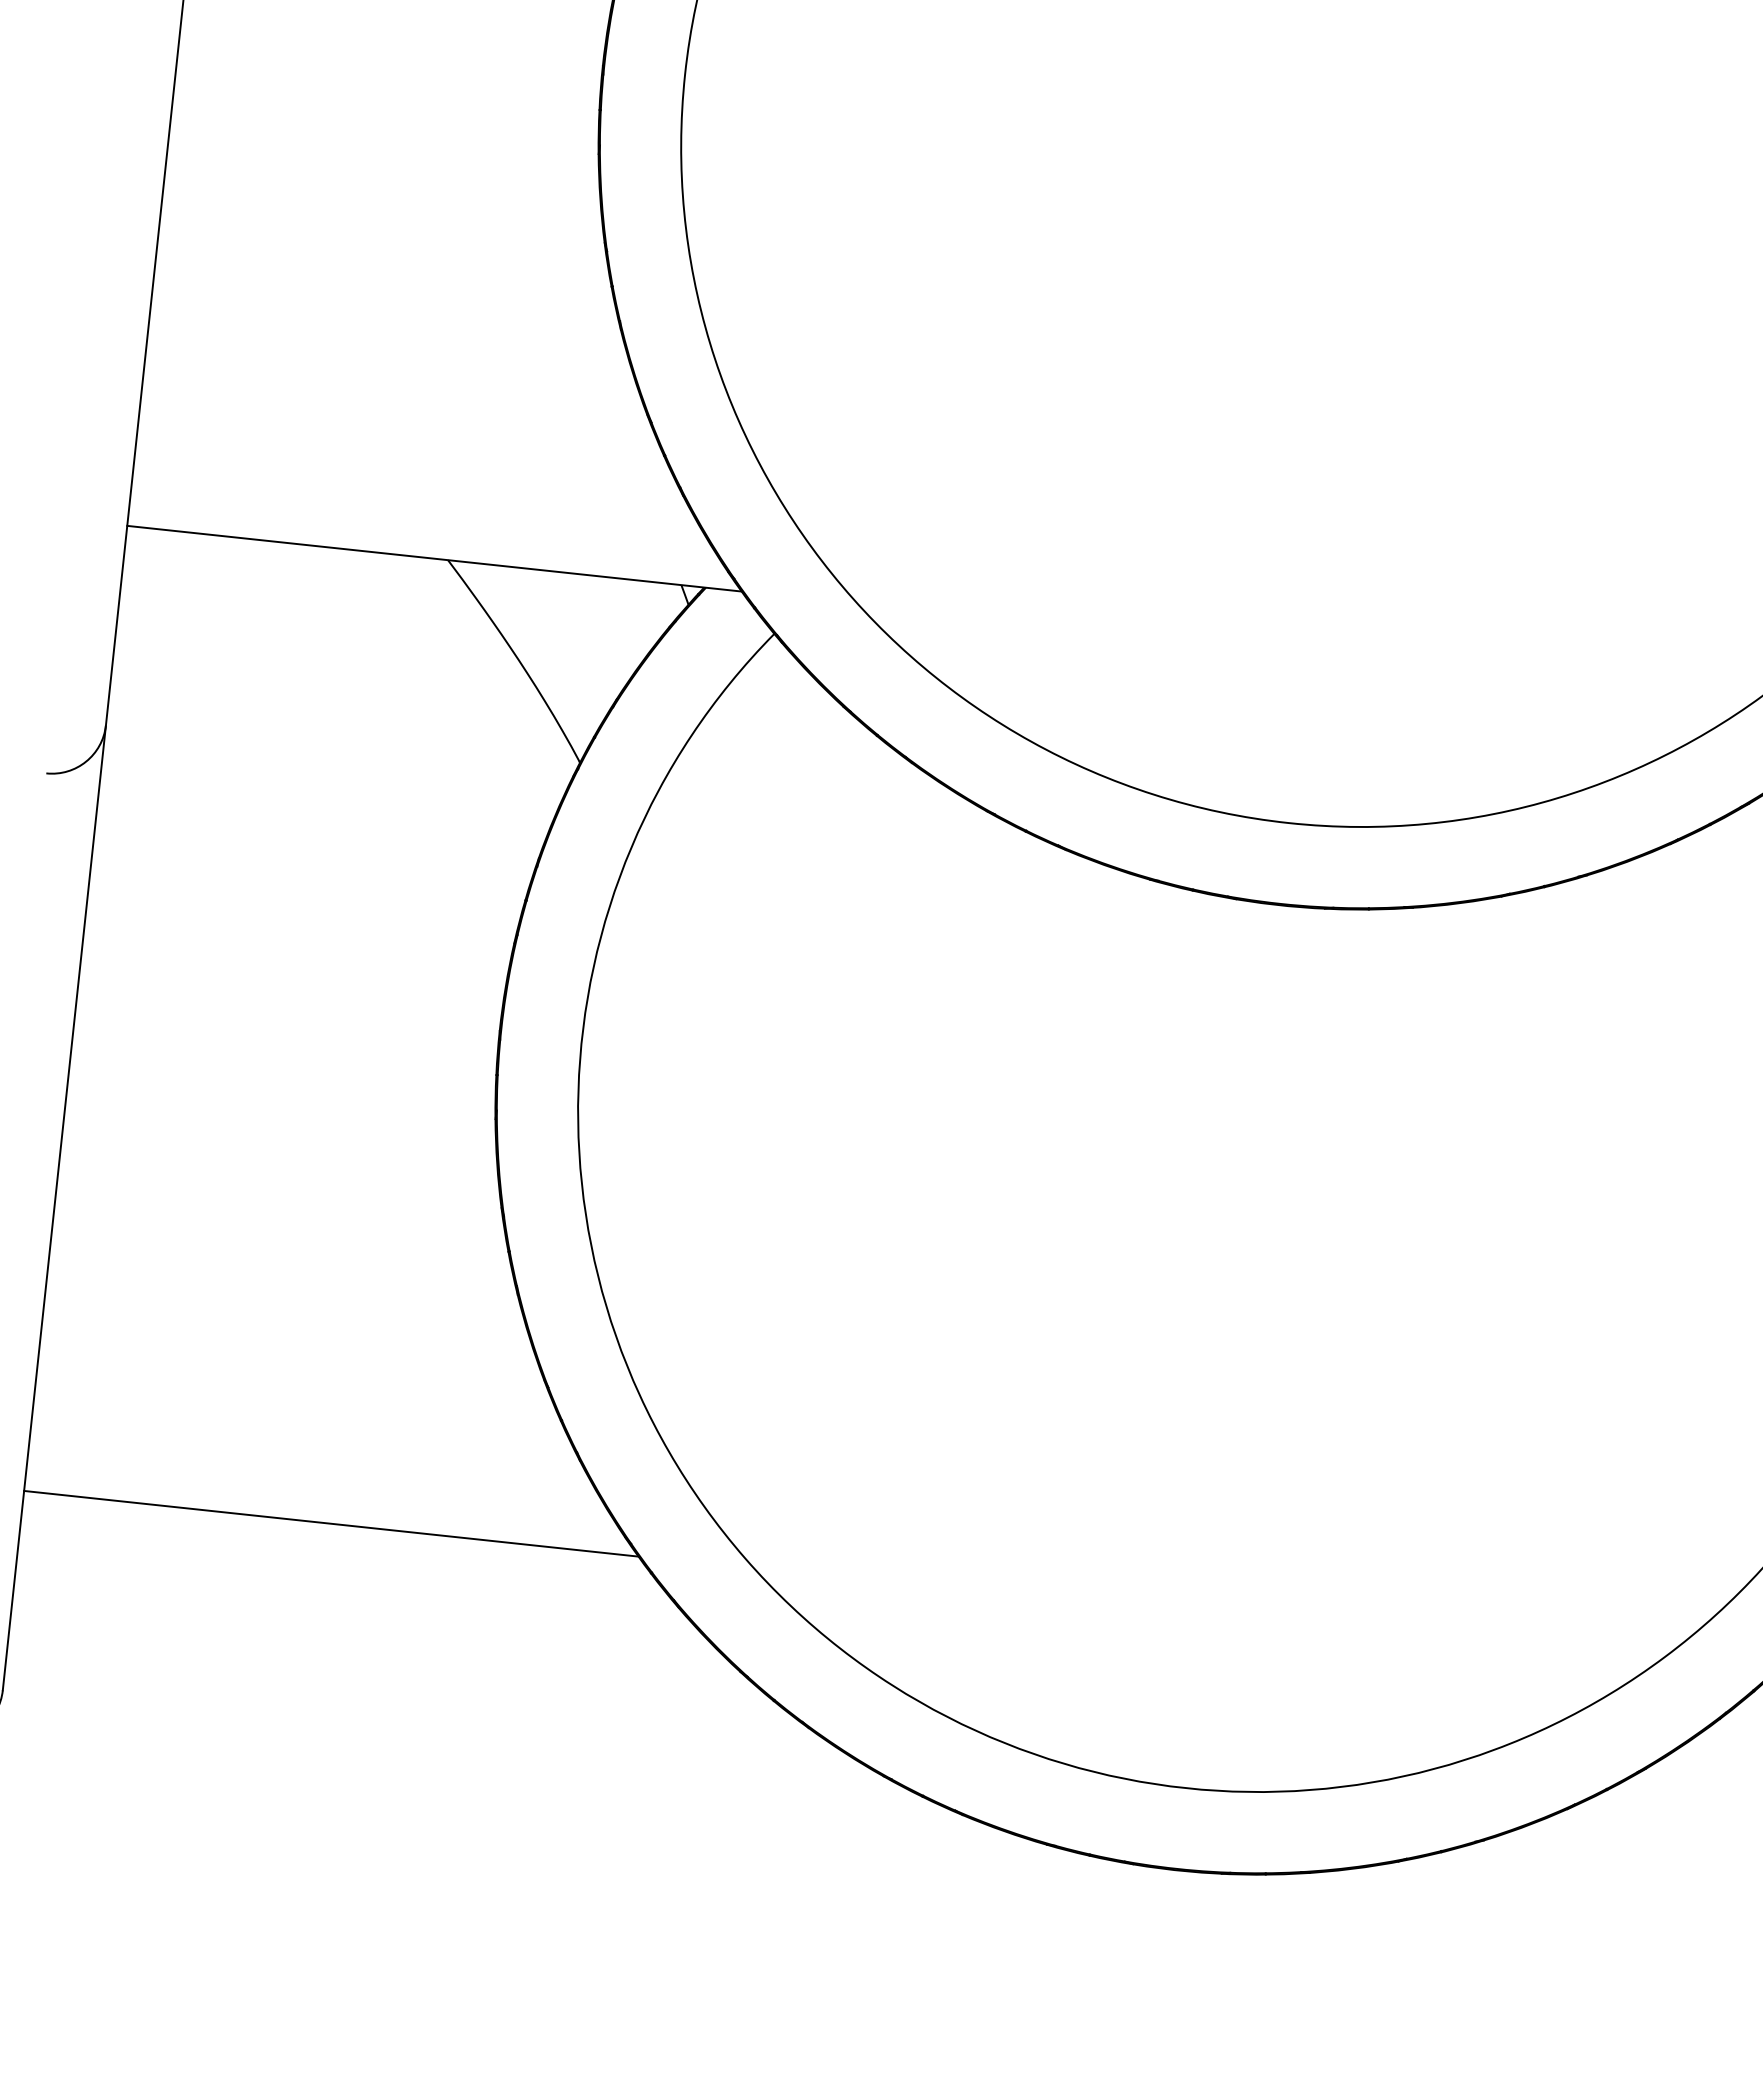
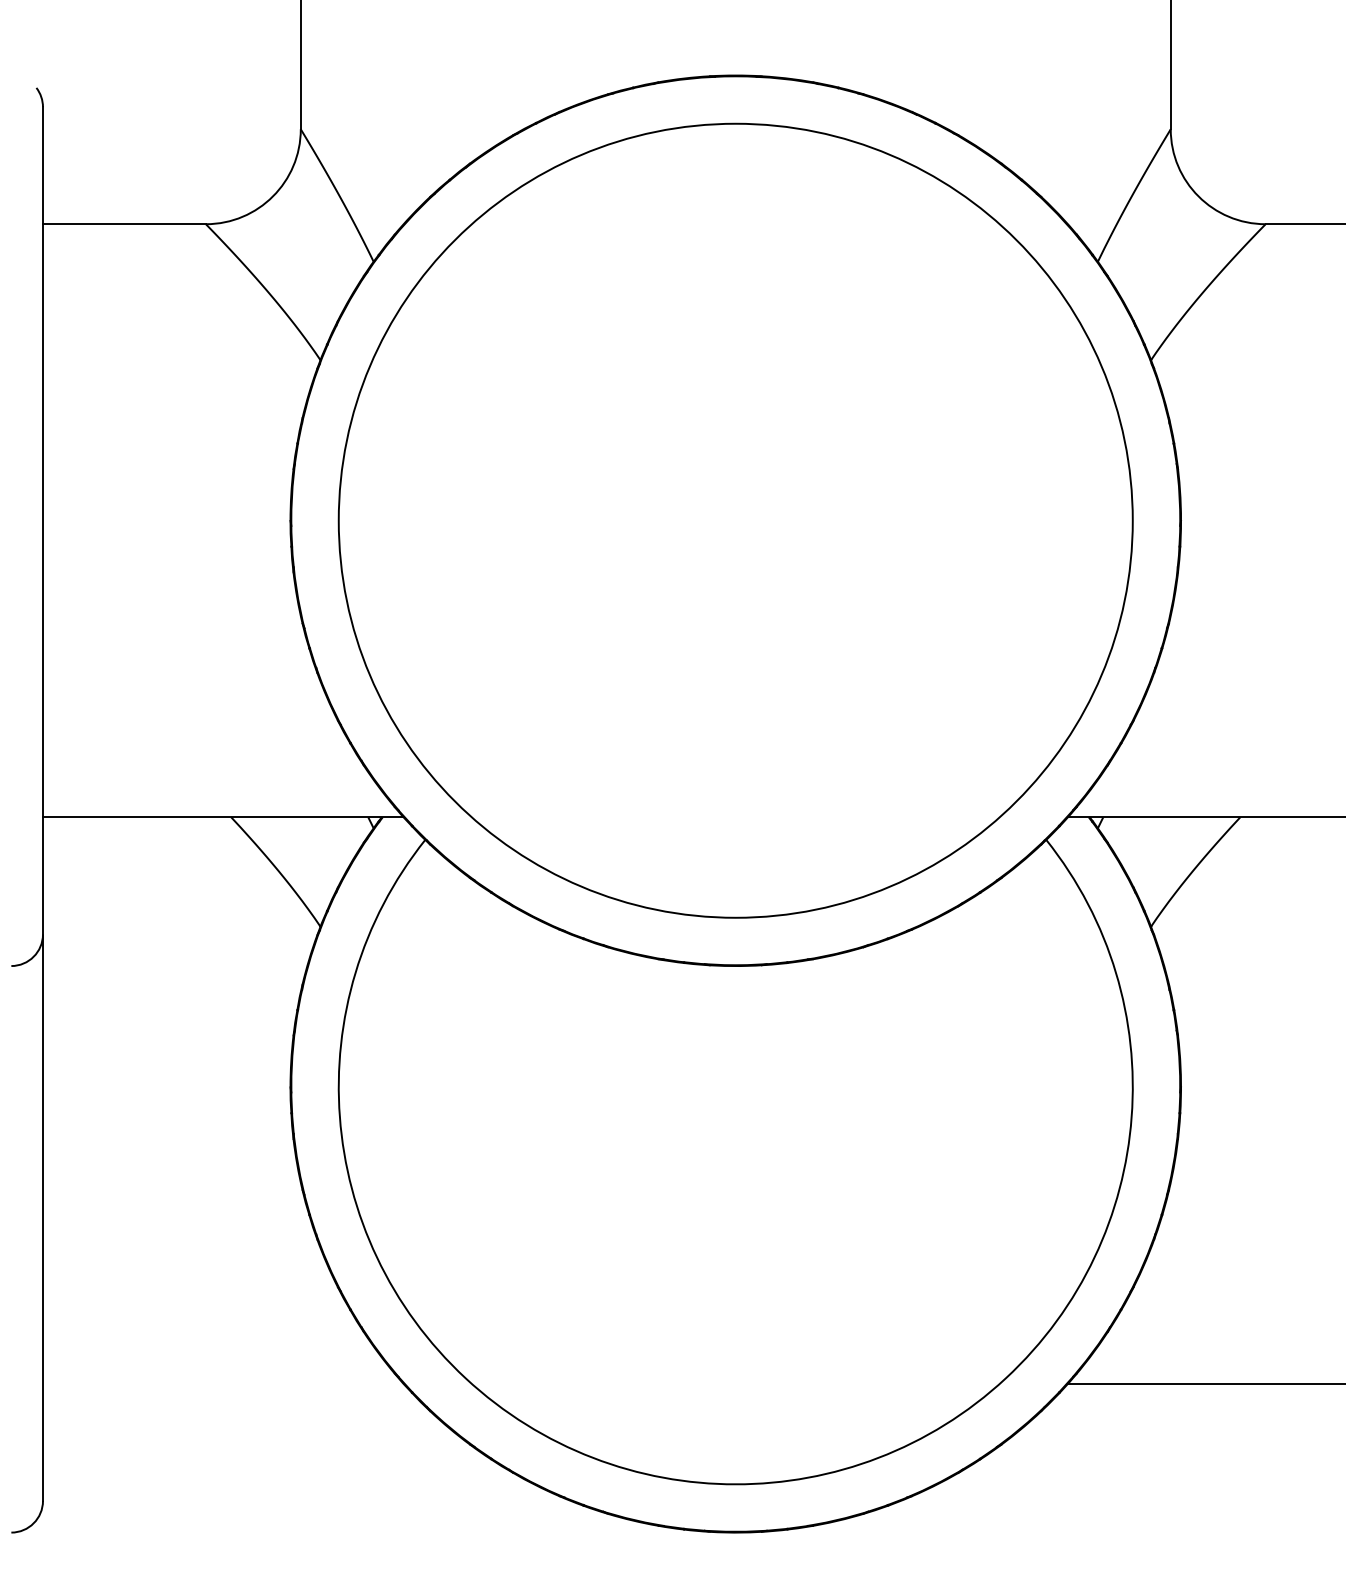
line: (329, 1522) -> (222, 1383), removed

